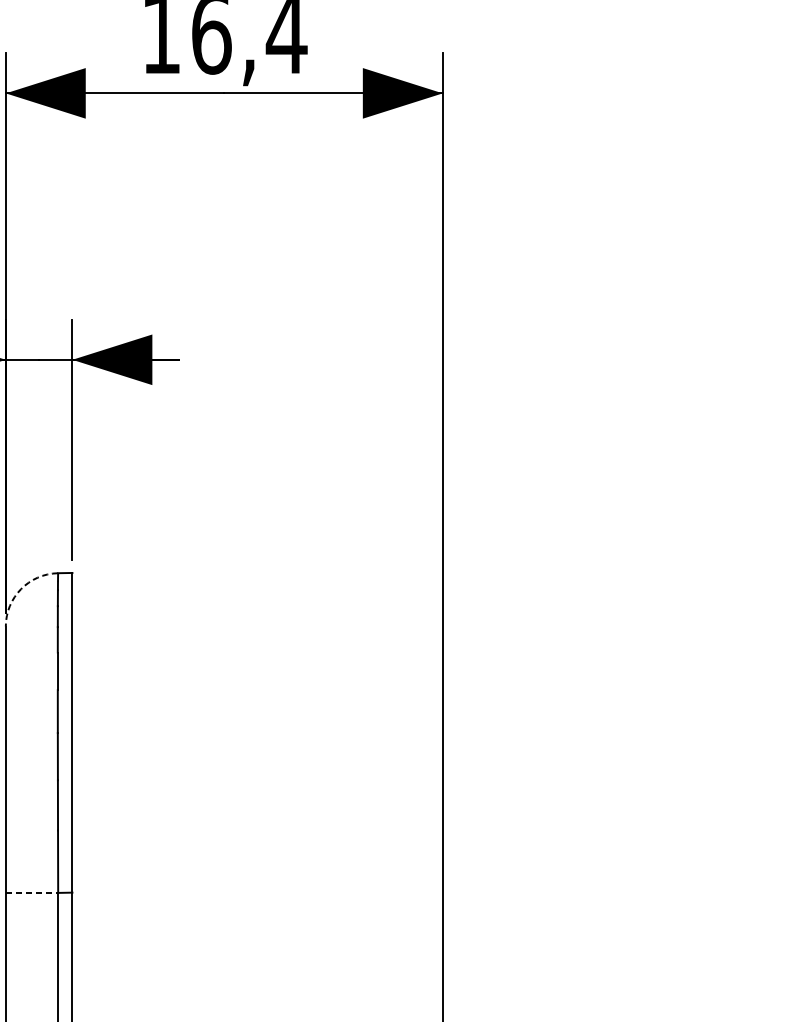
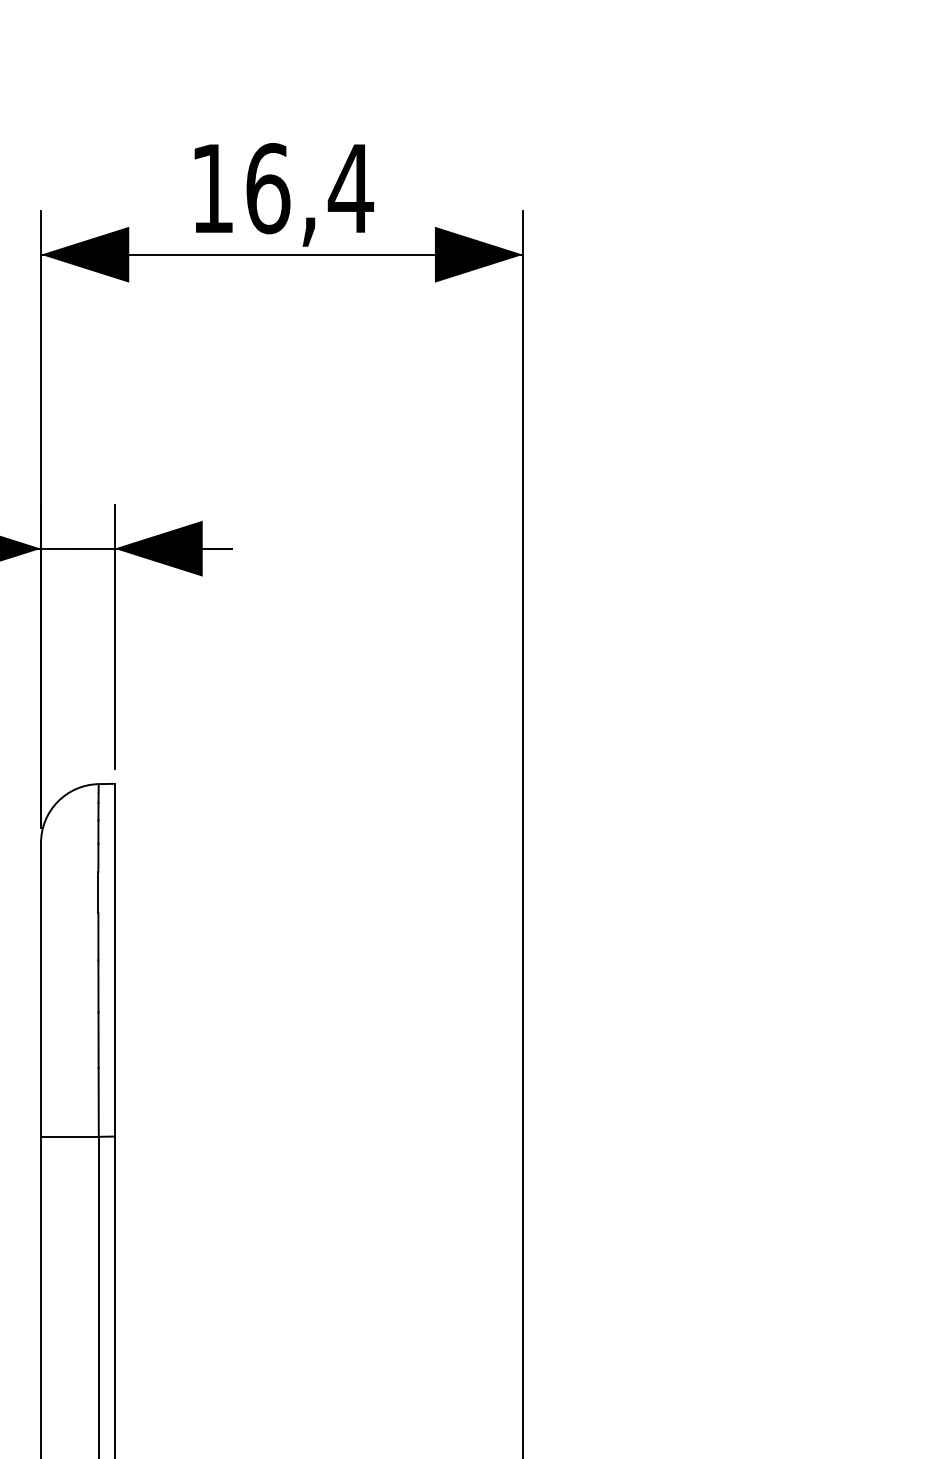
arc: (20, 588) -> (57, 801), dashed -> solid
line: (31, 892) -> (69, 1136), dashed -> solid

